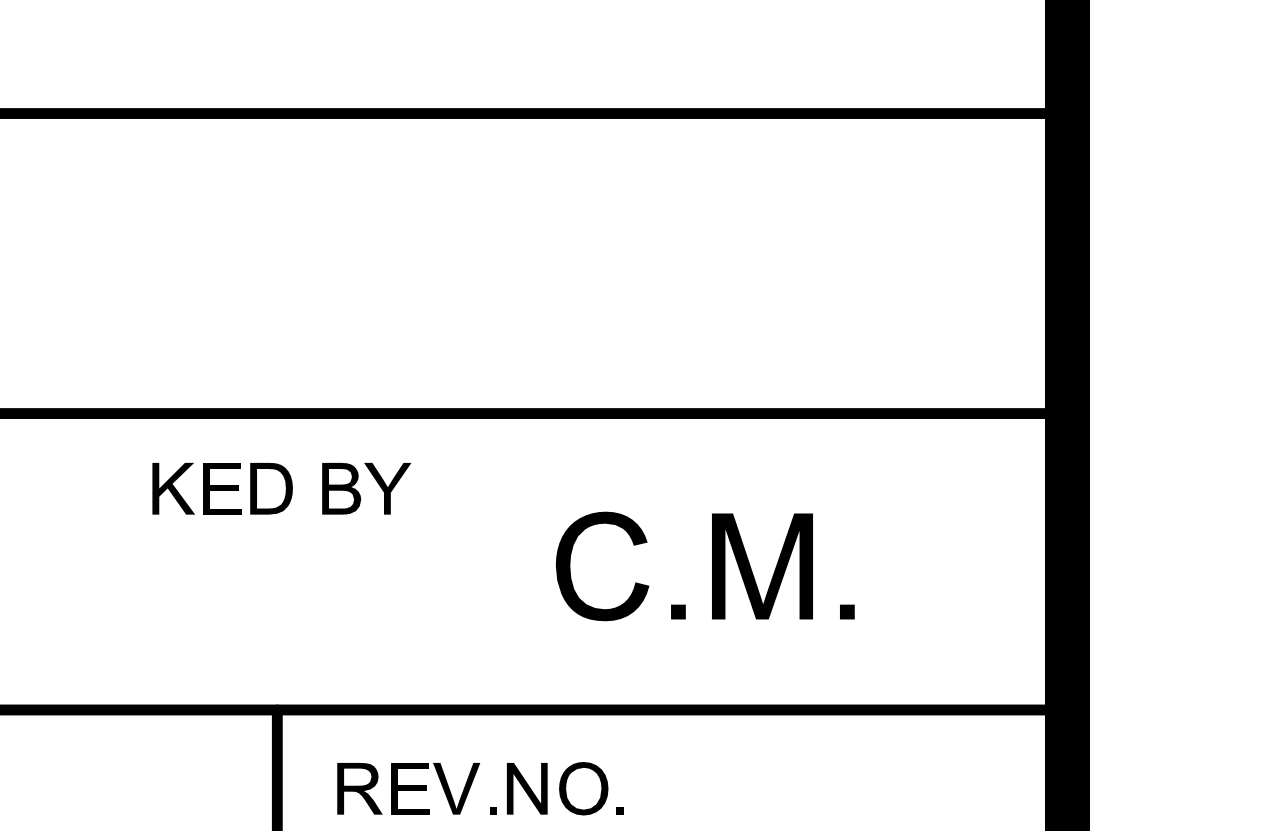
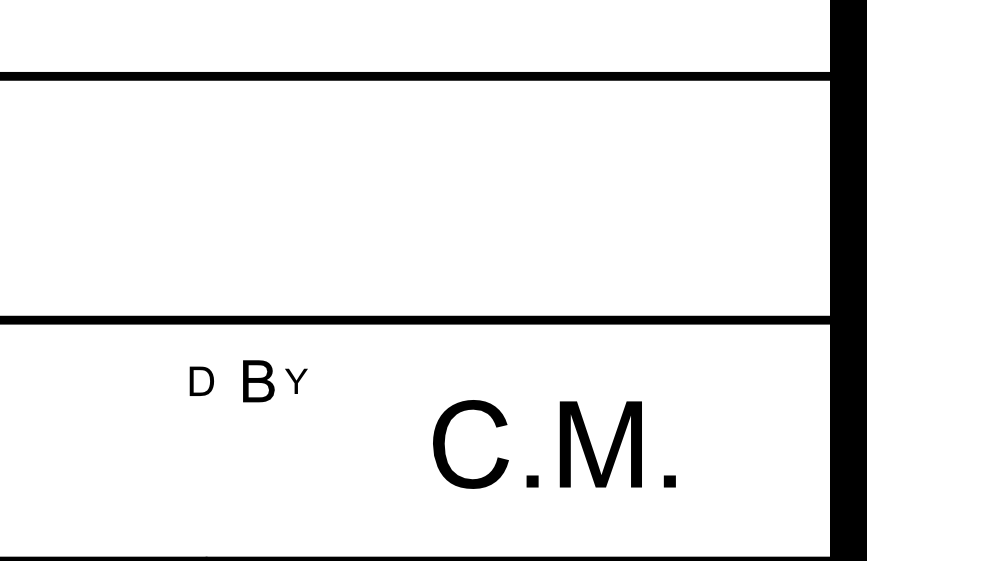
fill: (173, 488) -> (122, 381), removed
fill: (222, 488) -> (162, 381), removed
part: (271, 488) -> (201, 381), size x0.7
part: (387, 488) -> (296, 381), size x0.6

